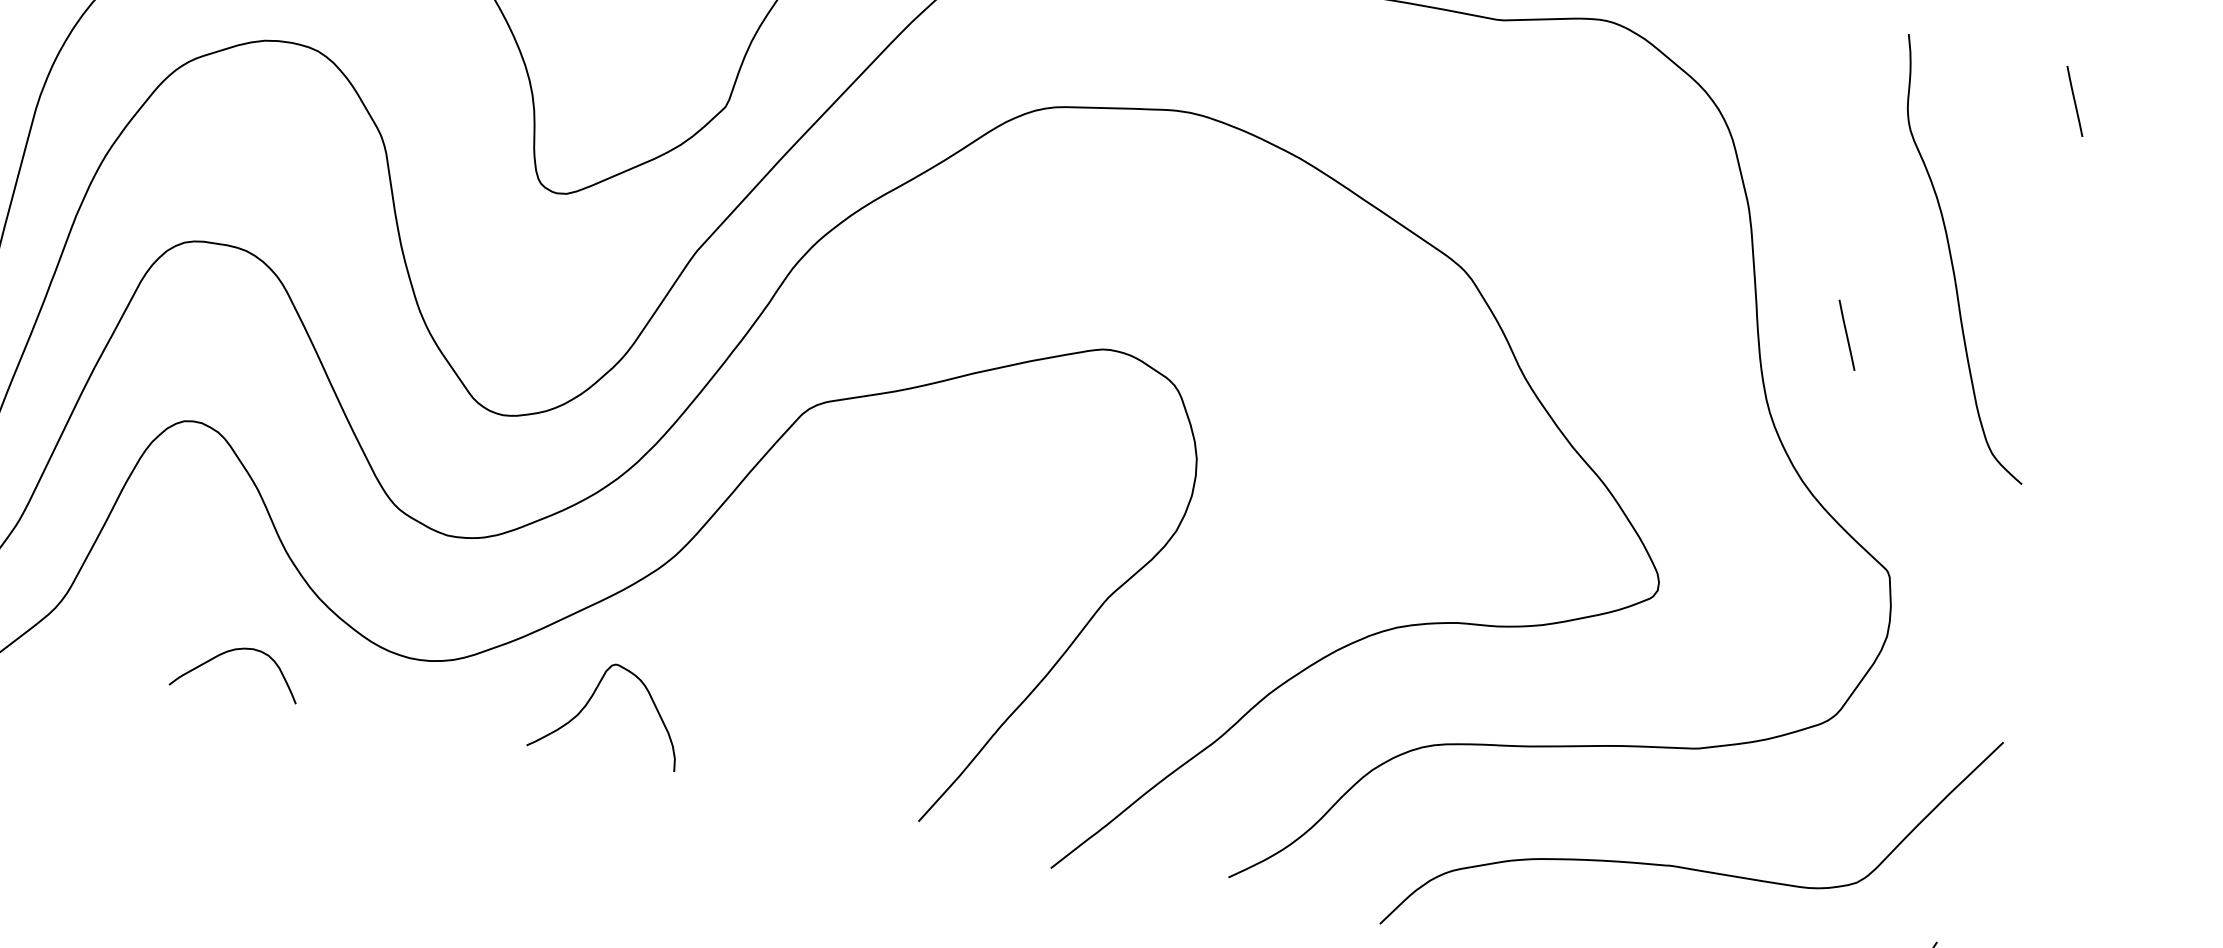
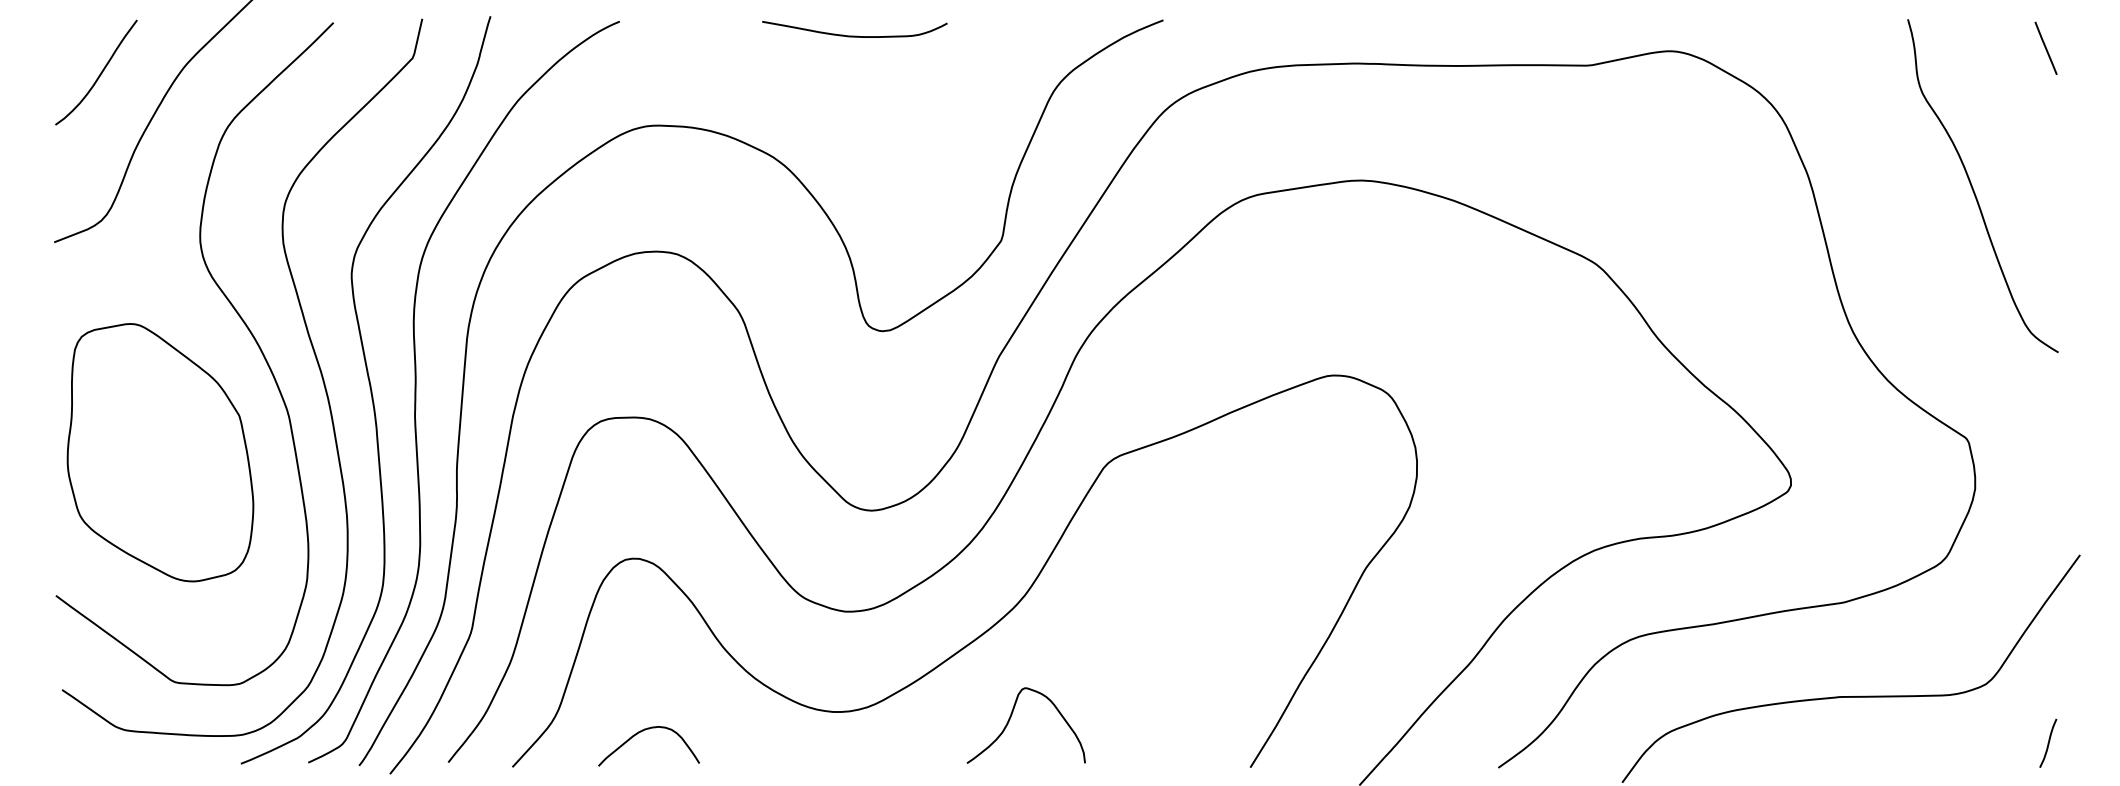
line: (1846, 334) -> (1901, 260), removed
curve: (230, 652) -> (641, 732), moved
curve: (592, 698) -> (1011, 717), moved

